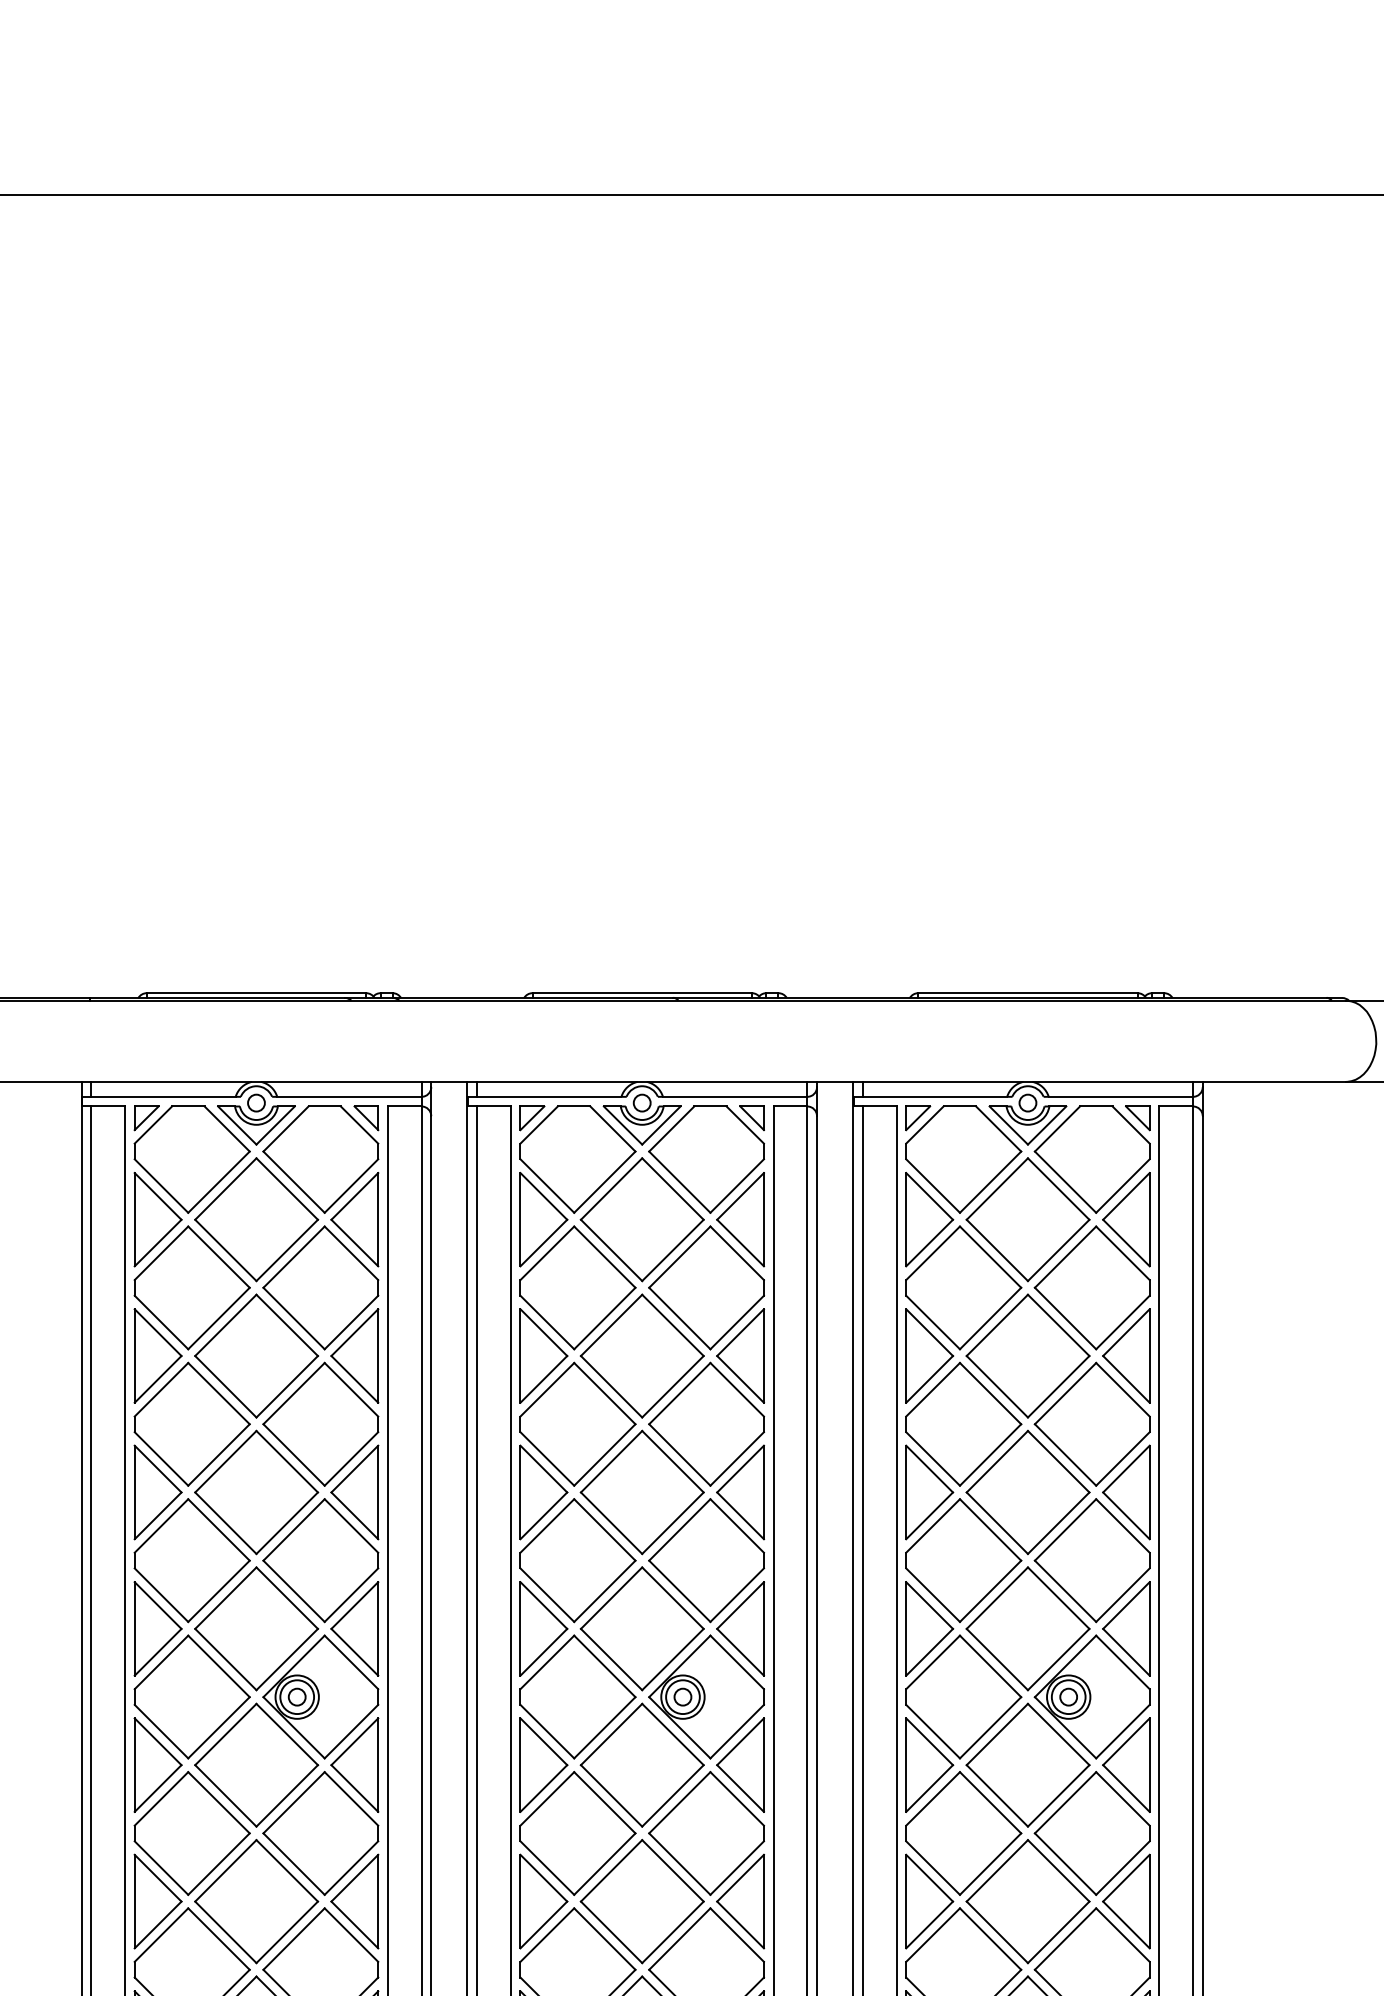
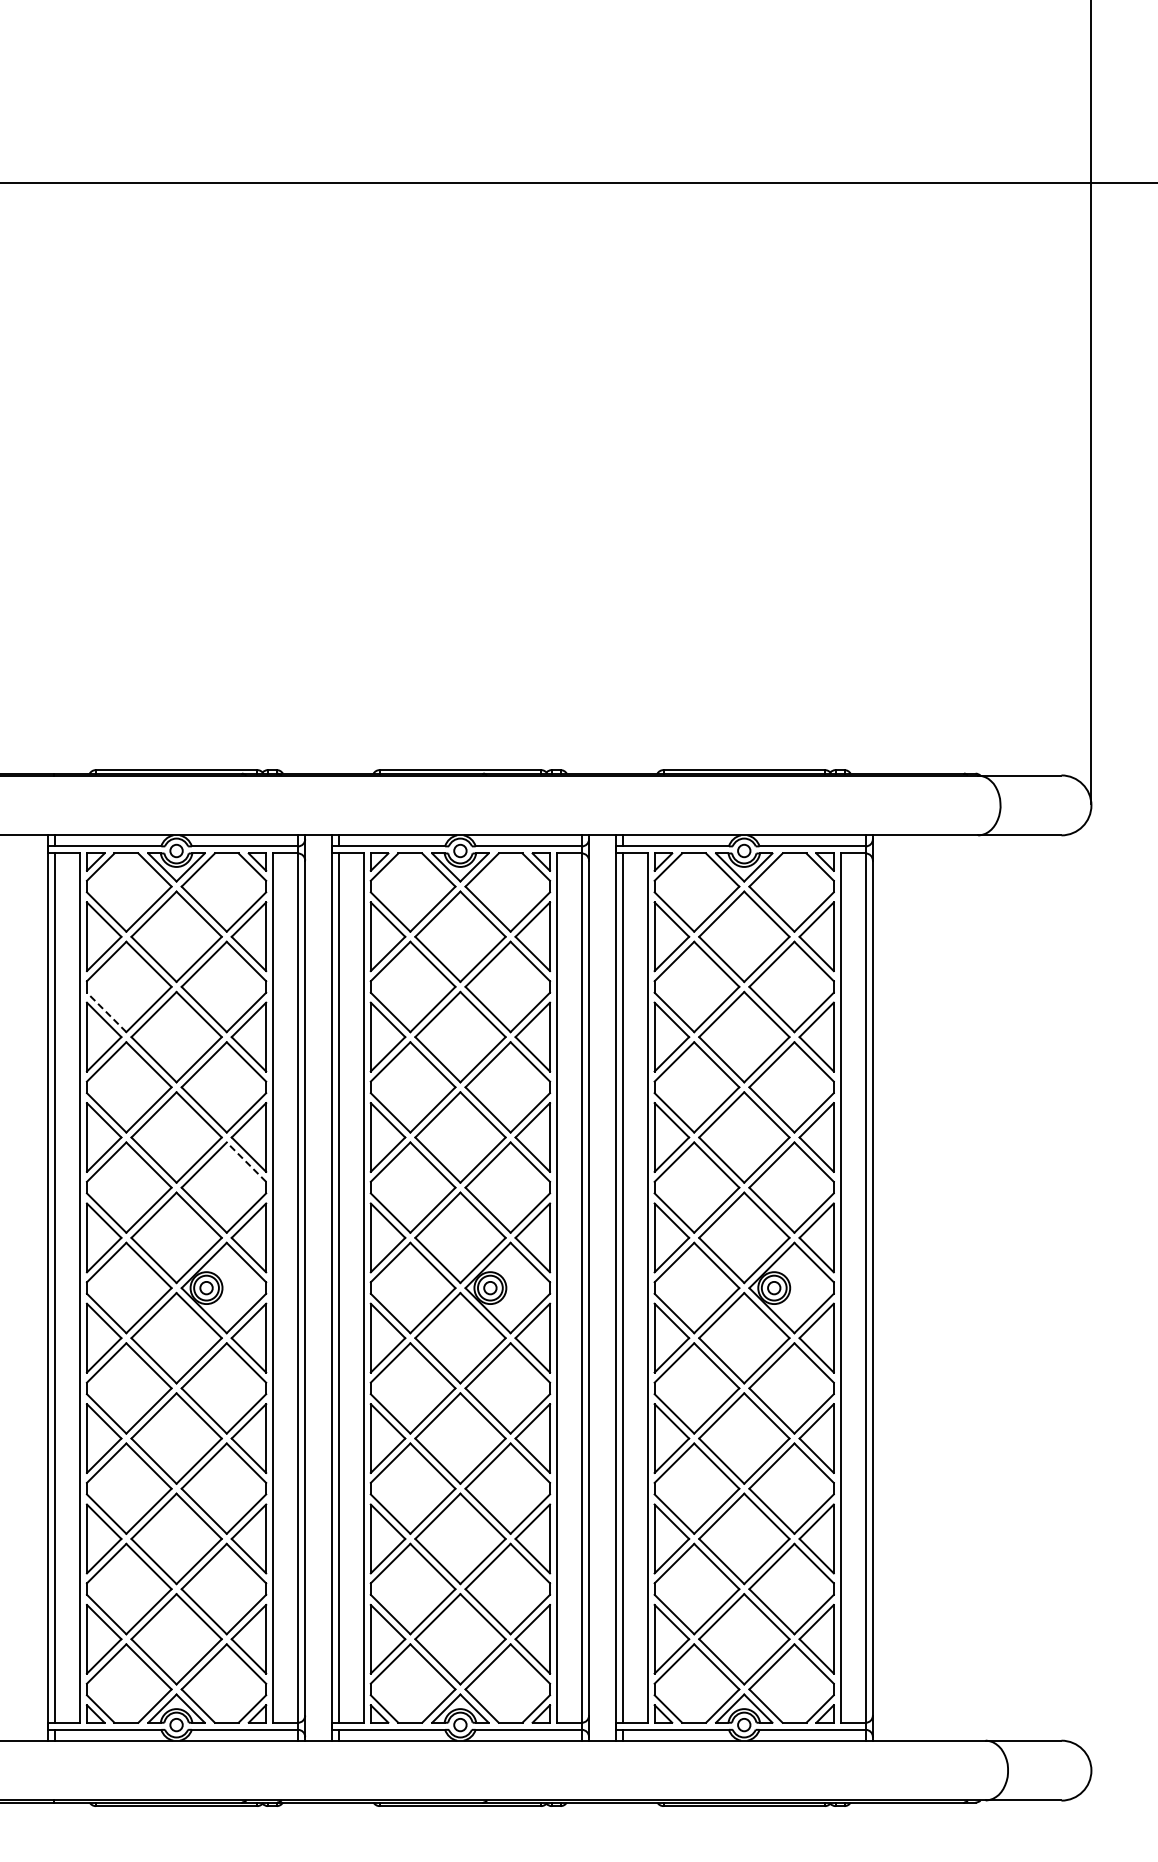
line: (161, 1322) -> (106, 1012), solid -> dashed
line: (351, 1526) -> (246, 1162), solid -> dashed

